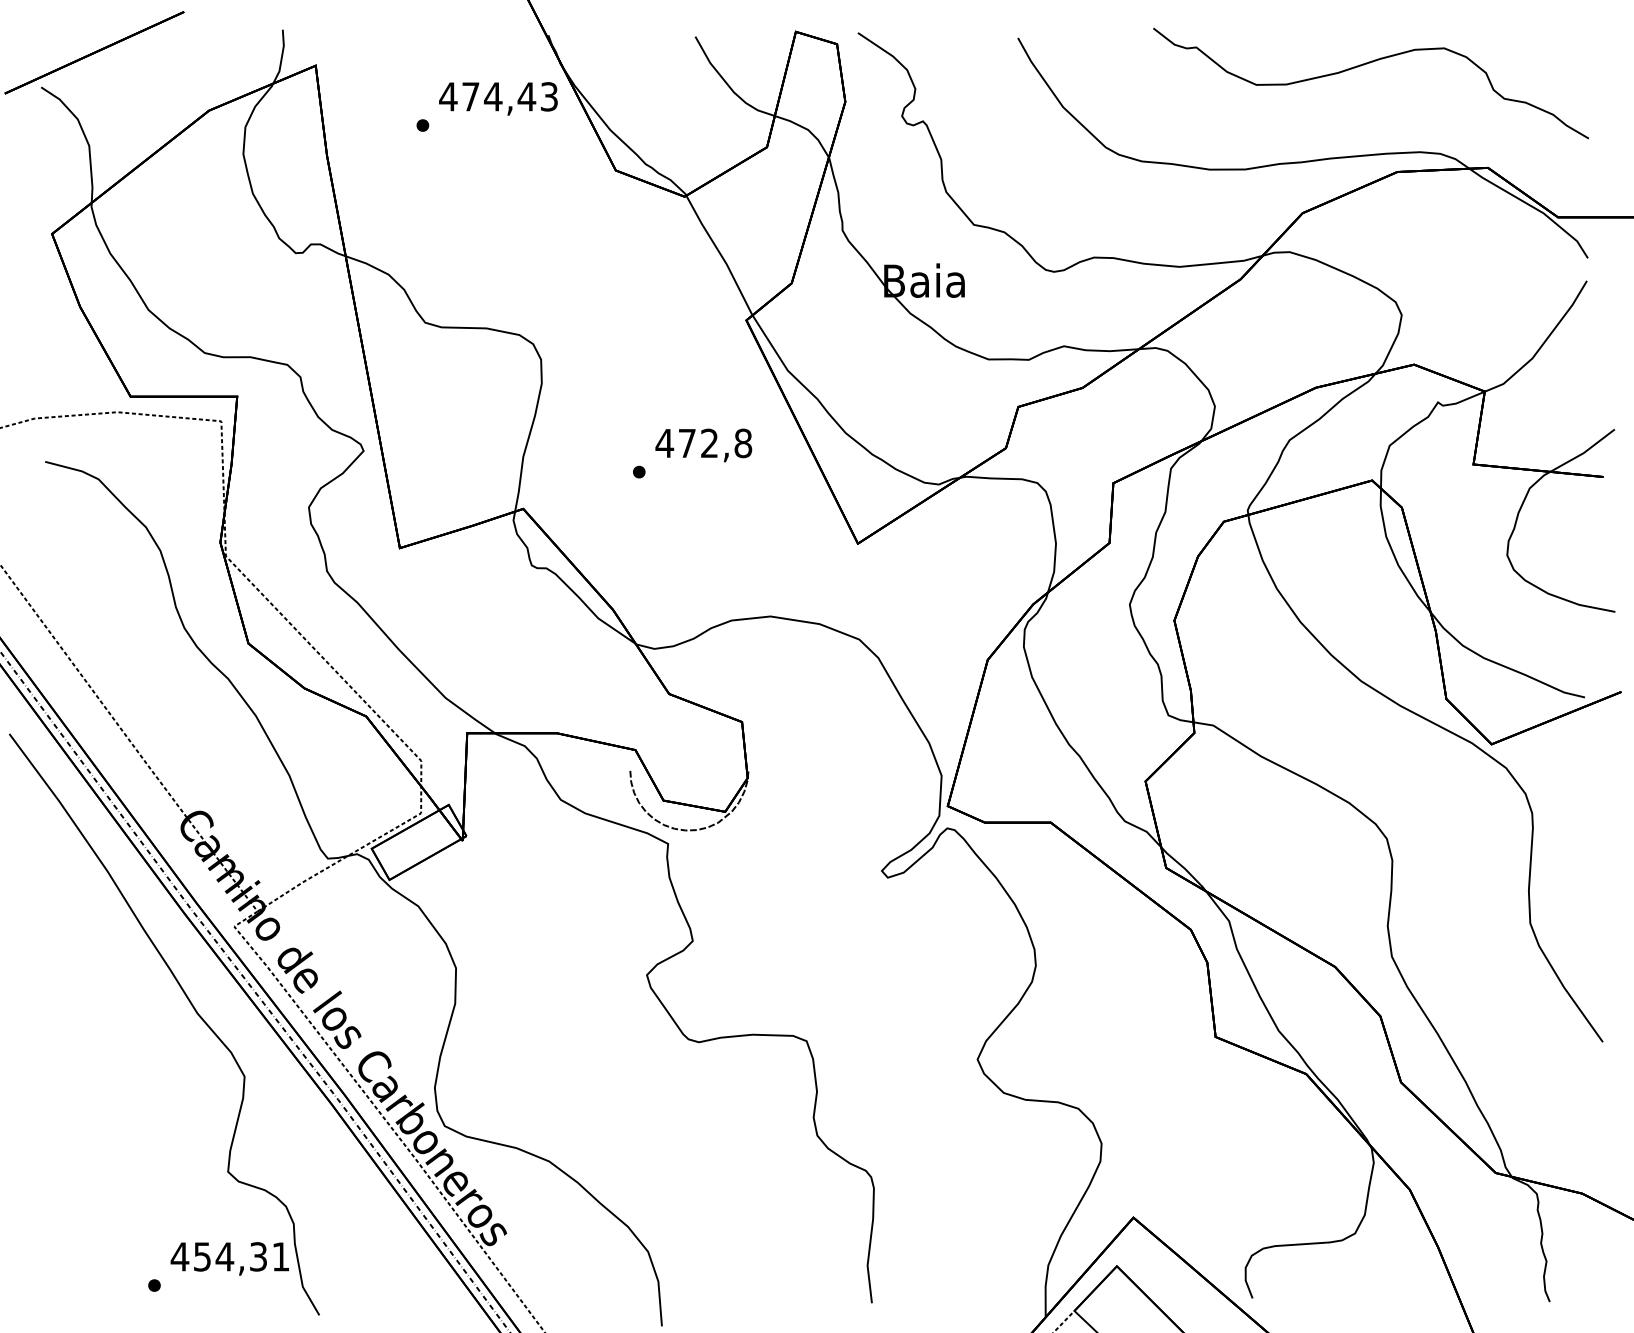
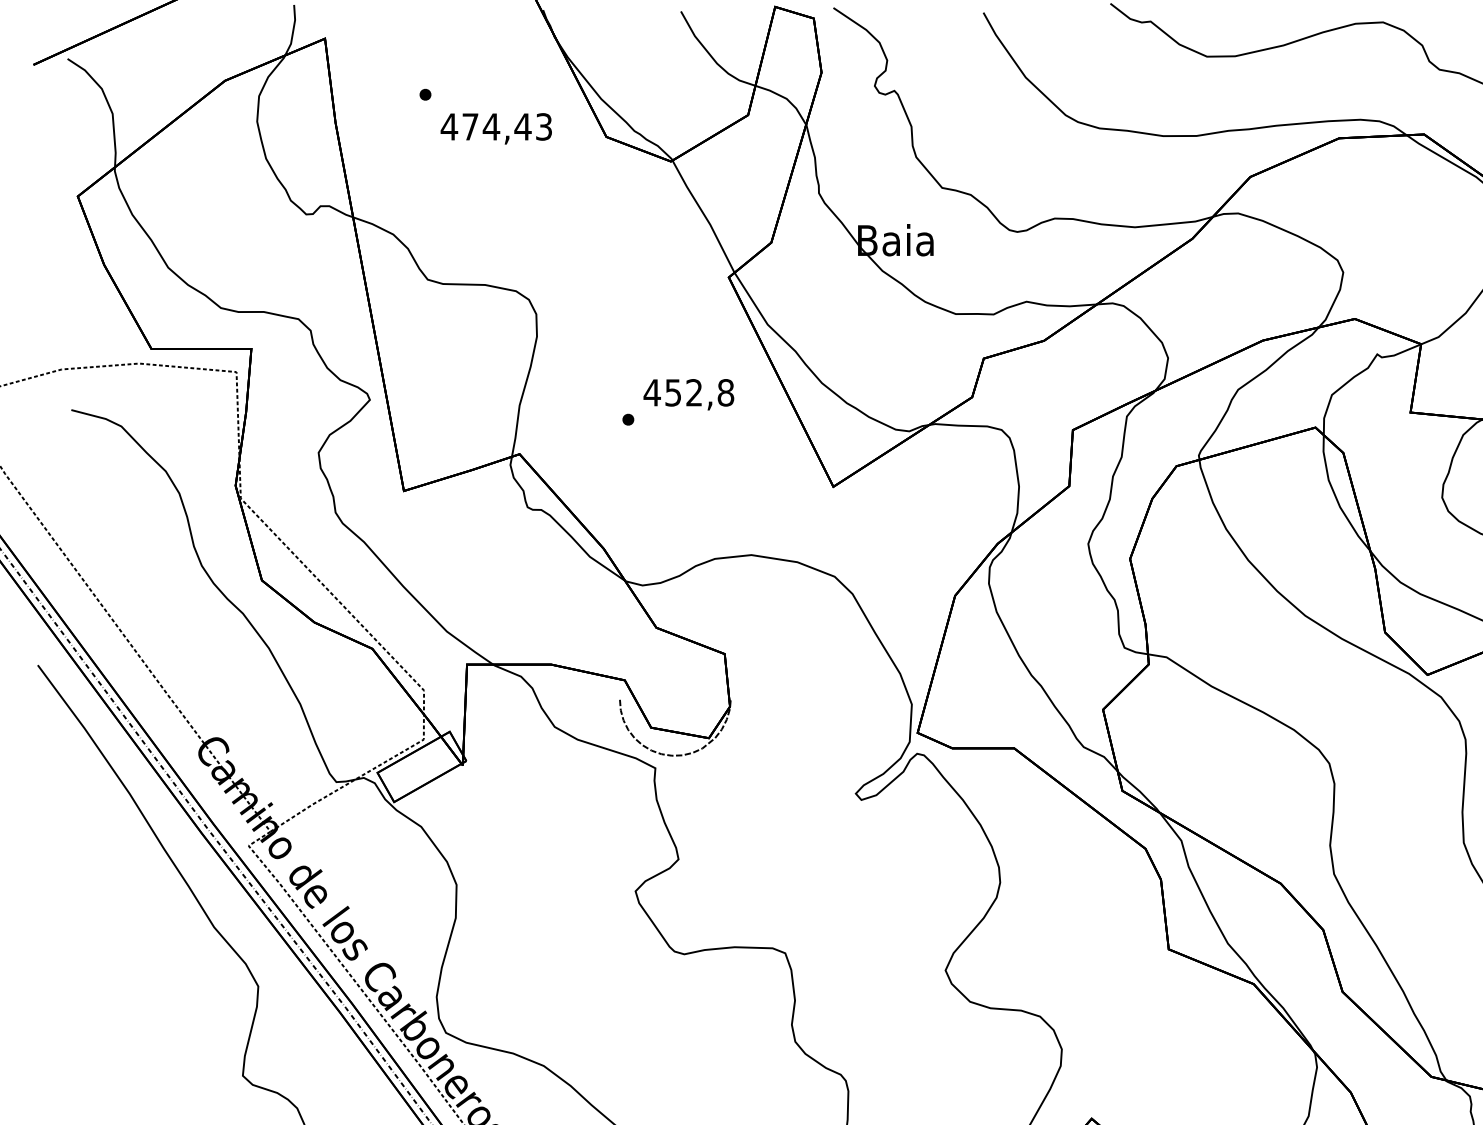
text: (498, 98) -> (496, 128), moved
text: (686, 443) -> (672, 392), 472,8 -> 452,8

